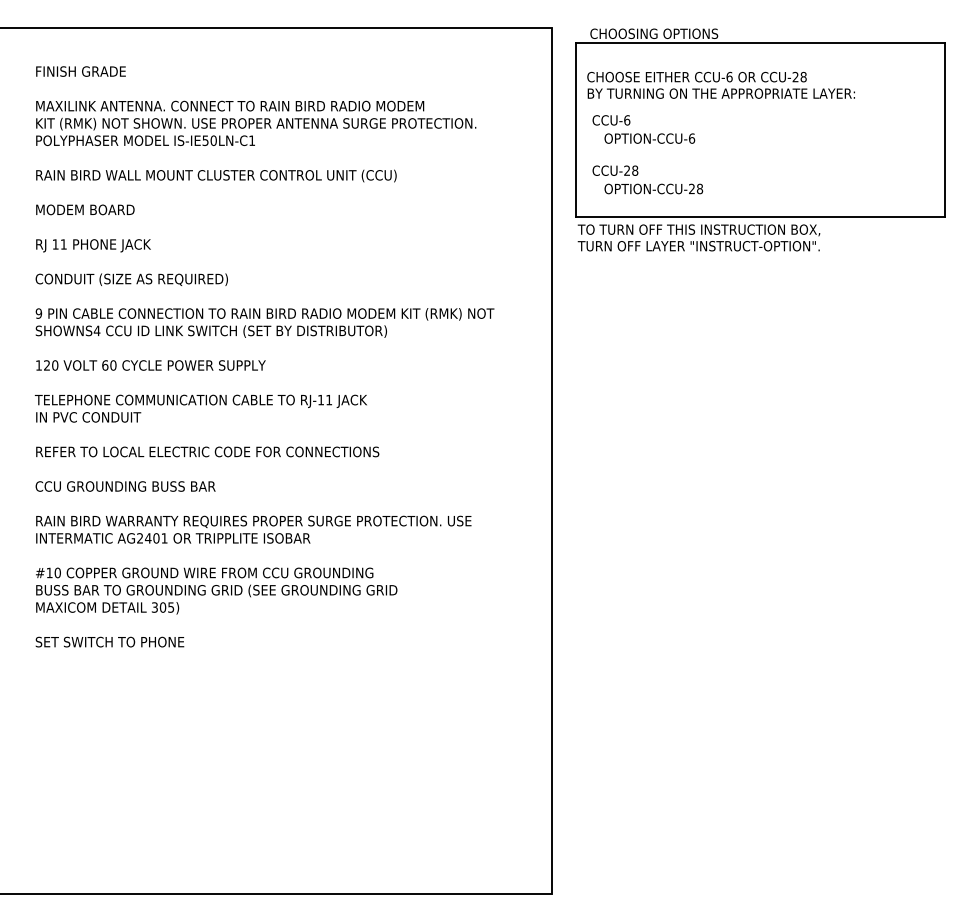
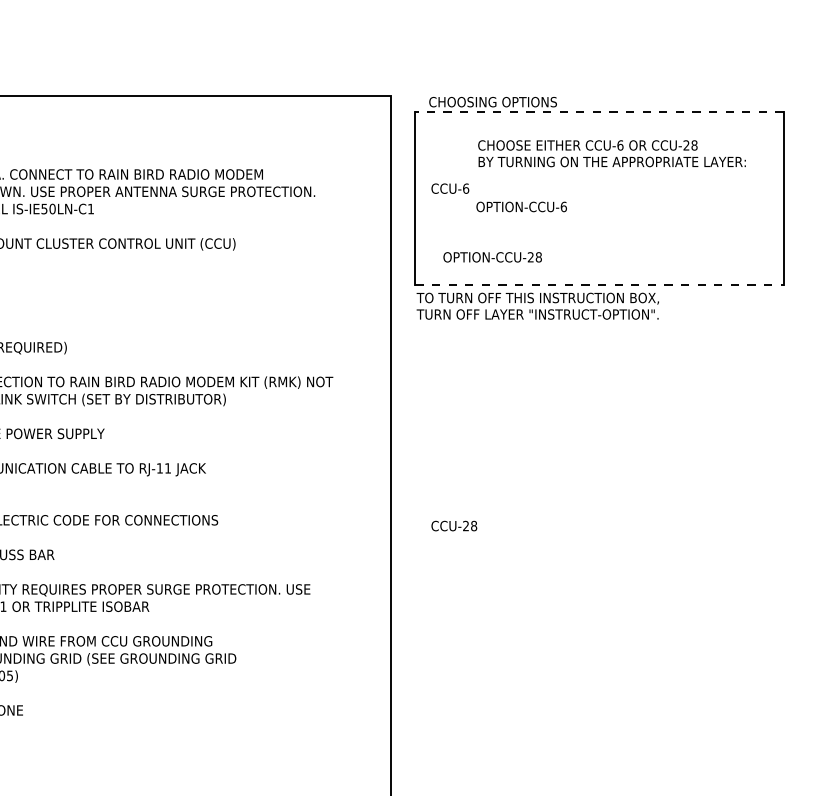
line: (760, 43) -> (599, 111), solid -> dashed
text: (720, 84) -> (611, 152), moved
text: (649, 138) -> (521, 206), moved
text: (615, 170) -> (454, 525), moved
line: (761, 216) -> (600, 284), solid -> dashed

